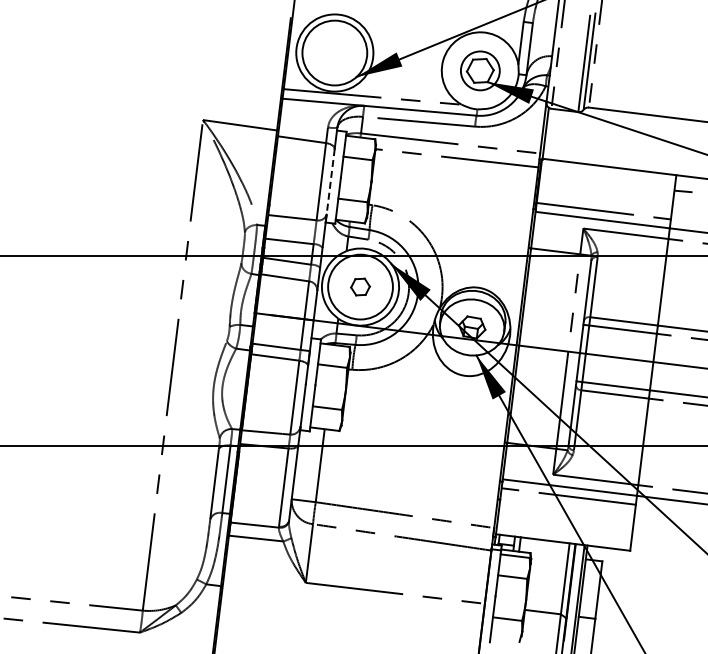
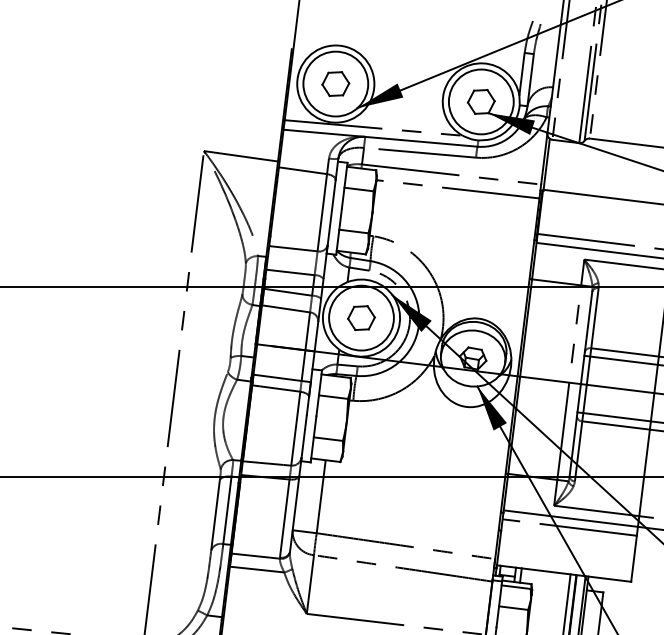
part: (334, 52) -> (335, 83), added
circle: (479, 70) -> (480, 101), size x1.67
line: (330, 182) -> (331, 213), dashed -> solid
part: (360, 286) -> (361, 317), size x1.43

